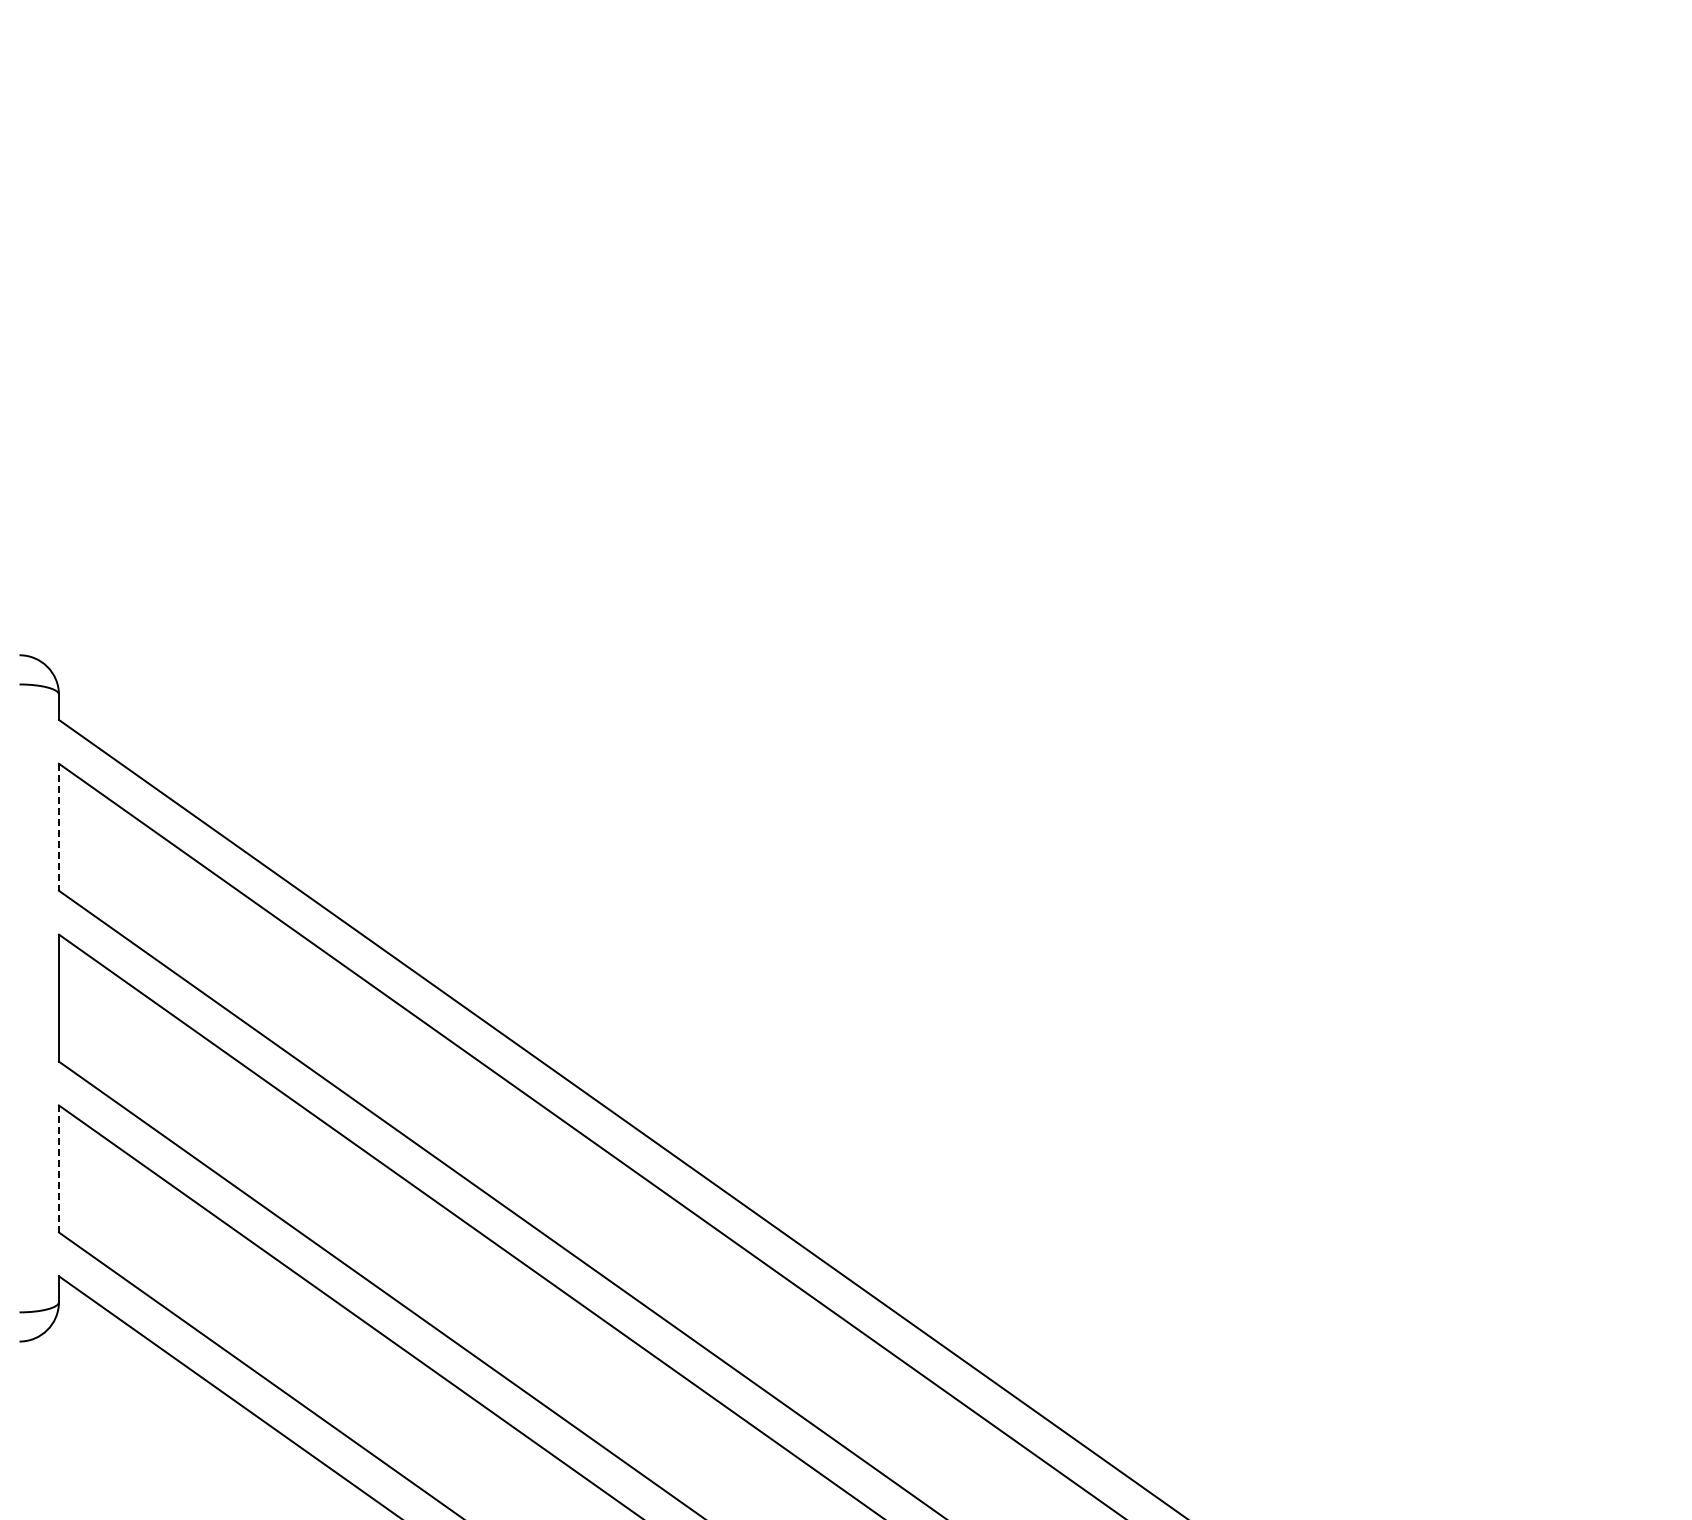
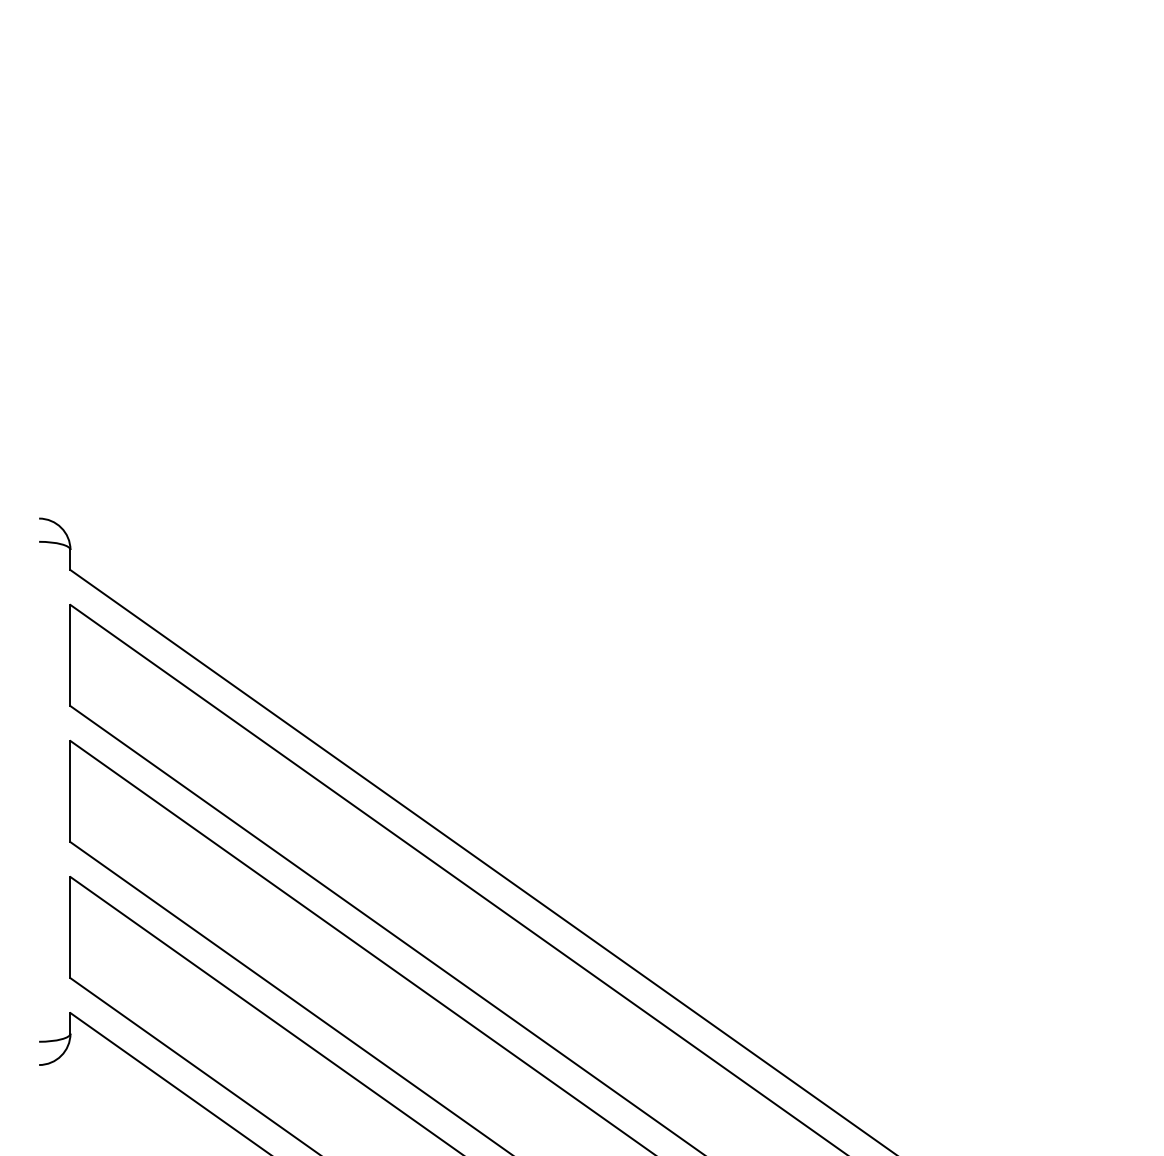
line: (58, 827) -> (70, 655), dashed -> solid
line: (58, 1168) -> (70, 927), dashed -> solid

